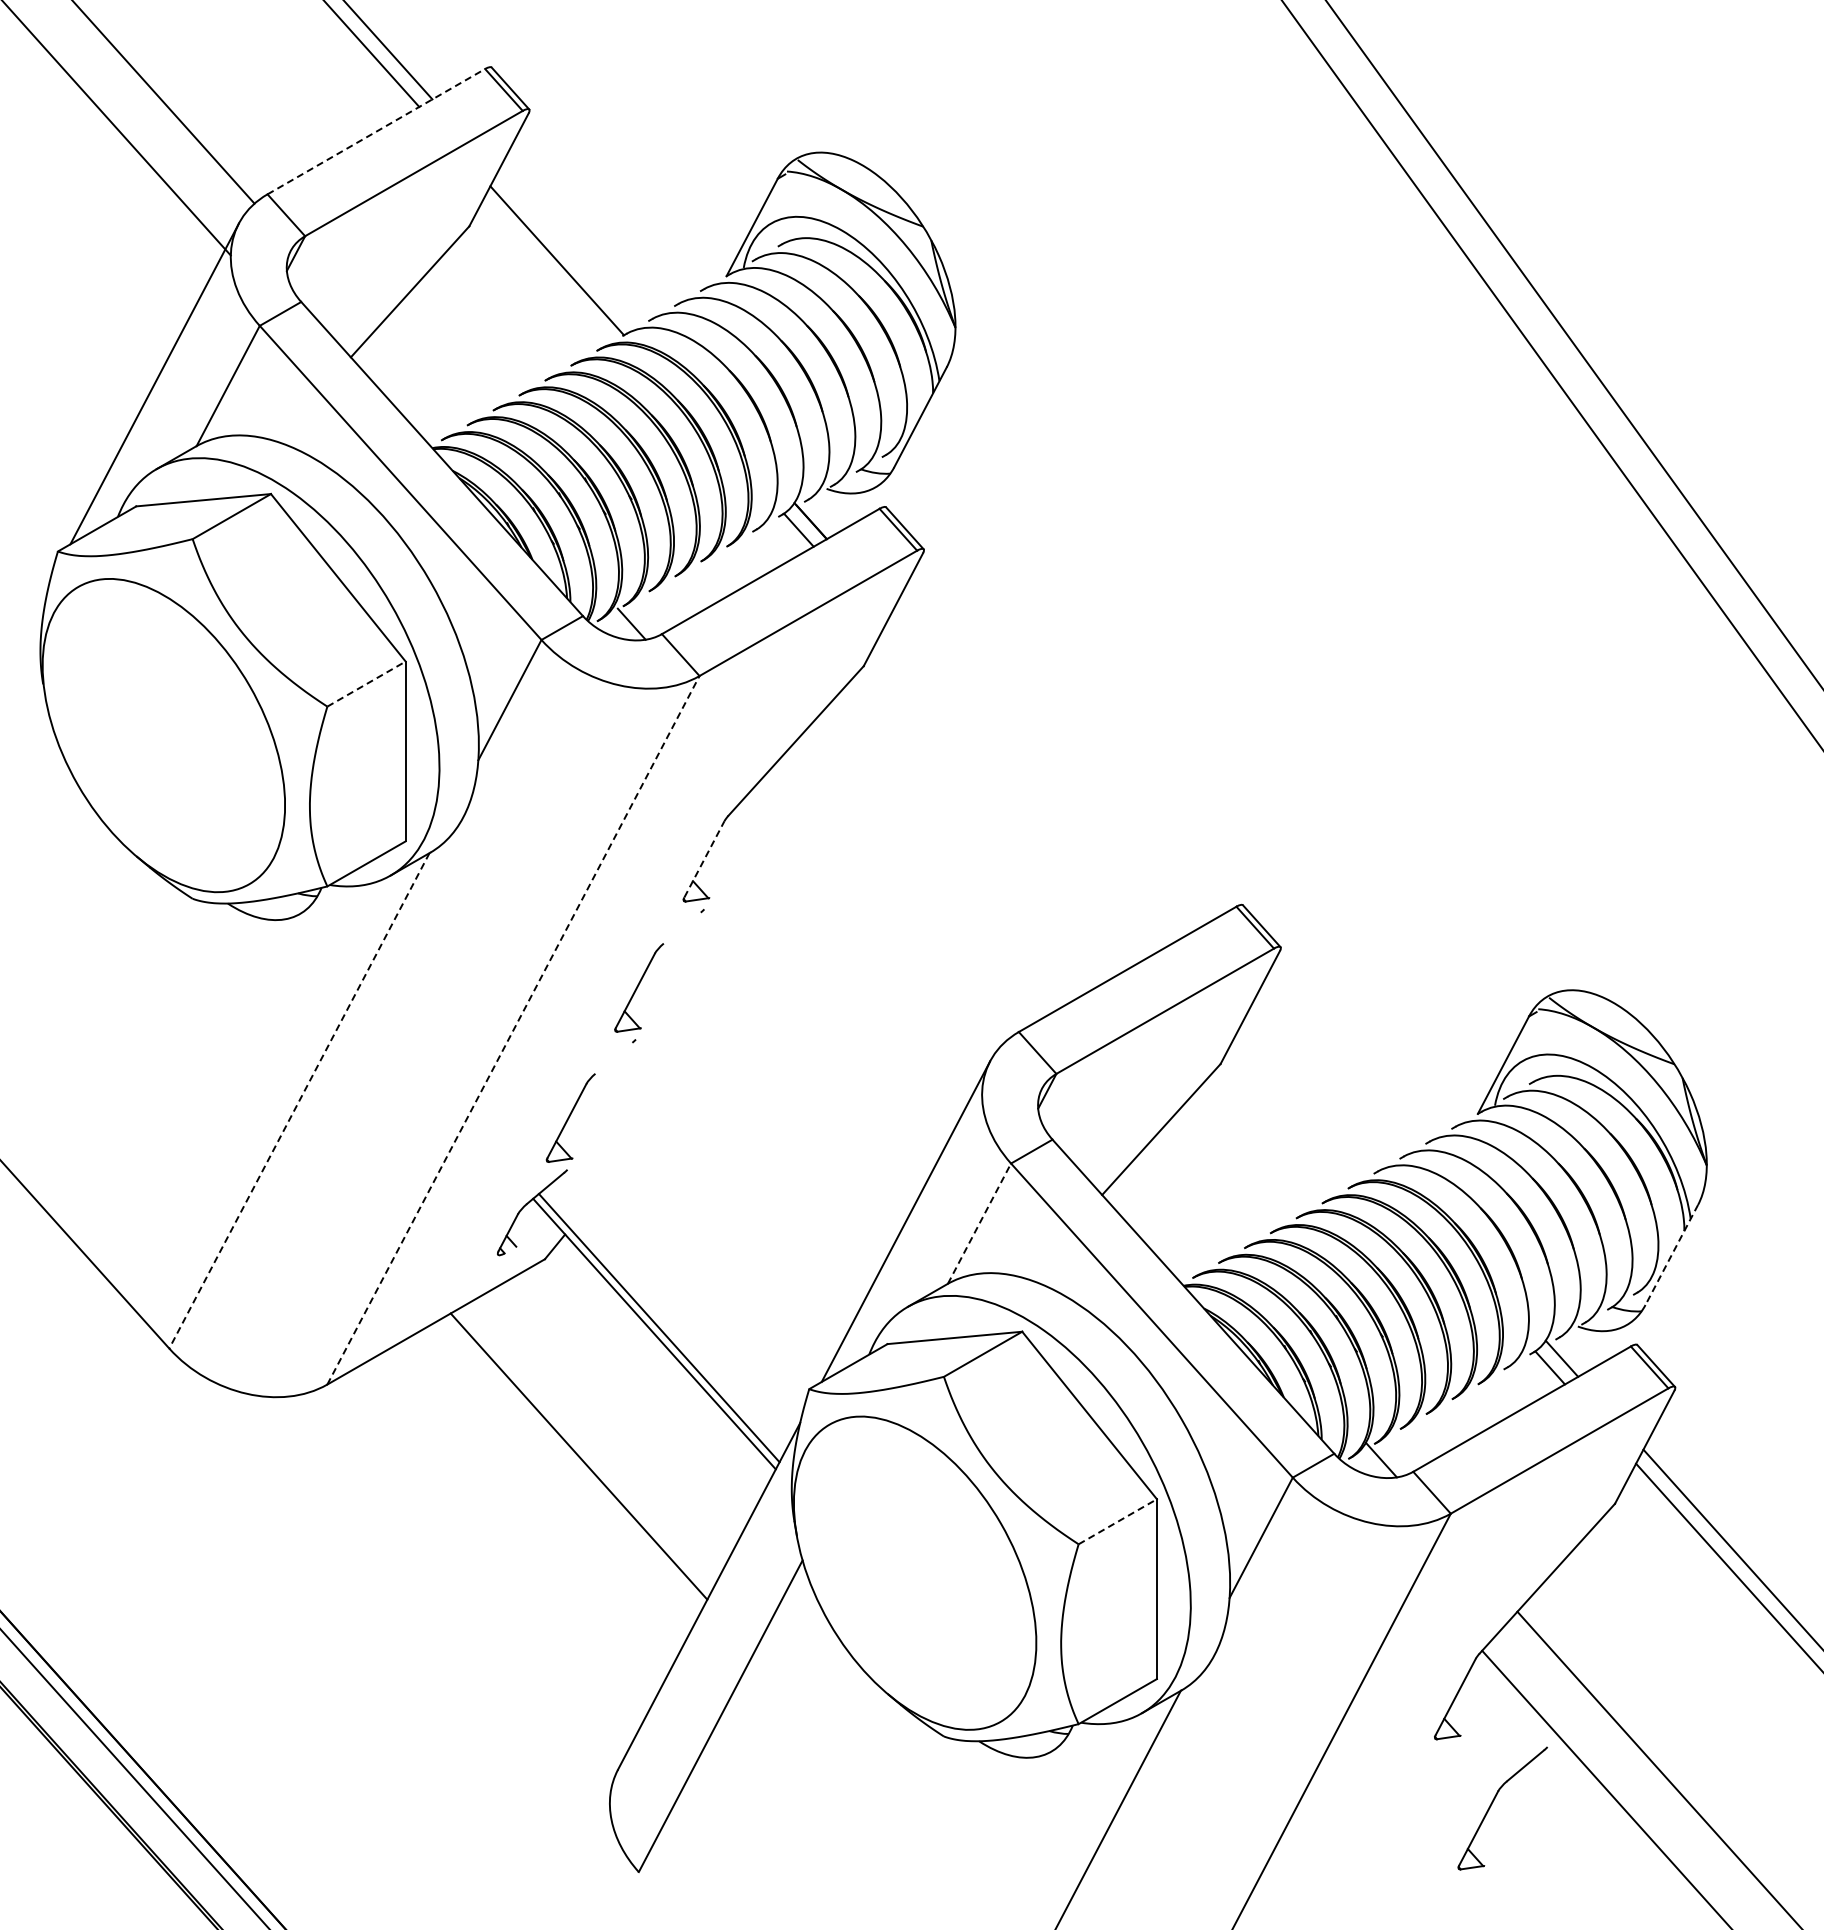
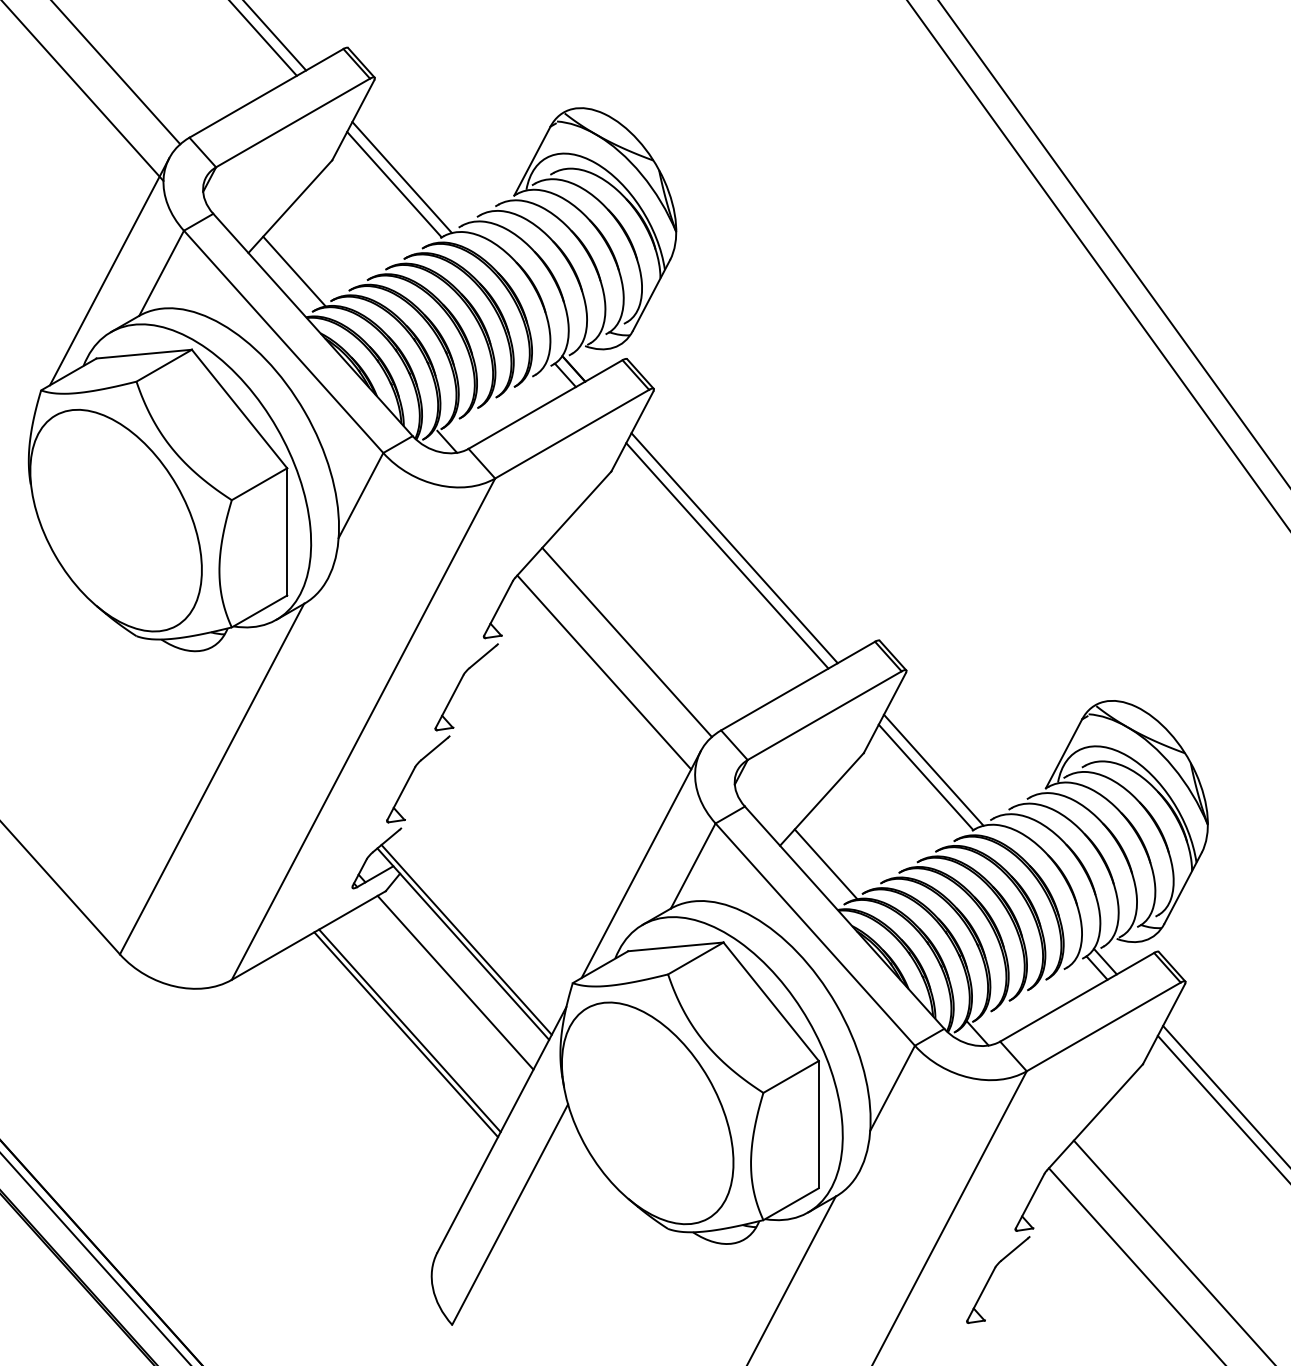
line: (376, 131) -> (266, 93), dashed -> solid
line: (567, 250) -> (401, 177), added
line: (415, 382) -> (294, 270), added
line: (366, 683) -> (259, 483), dashed -> solid
line: (1037, 774) -> (734, 548), added
line: (1027, 785) -> (727, 555), added
line: (704, 858) -> (498, 607), dashed -> solid
line: (885, 907) -> (626, 642), added
line: (681, 927) -> (482, 656), added
line: (853, 950) -> (604, 672), added
line: (513, 1029) -> (363, 728), dashed -> solid
line: (613, 1057) -> (434, 748), added
line: (1319, 1087) -> (933, 769), added
line: (1308, 1097) -> (926, 776), added
line: (299, 1100) -> (212, 778), dashed -> solid
line: (1167, 1220) -> (826, 863), added
line: (979, 1223) -> (693, 865), dashed -> solid
line: (529, 1238) -> (374, 876), added
line: (1671, 1255) -> (1182, 888), dashed -> solid
line: (643, 1388) -> (455, 982), added
line: (573, 1461) -> (405, 1034), added
line: (1118, 1521) -> (791, 1076), dashed -> solid
part: (1492, 1804) -> (991, 1277), moved

